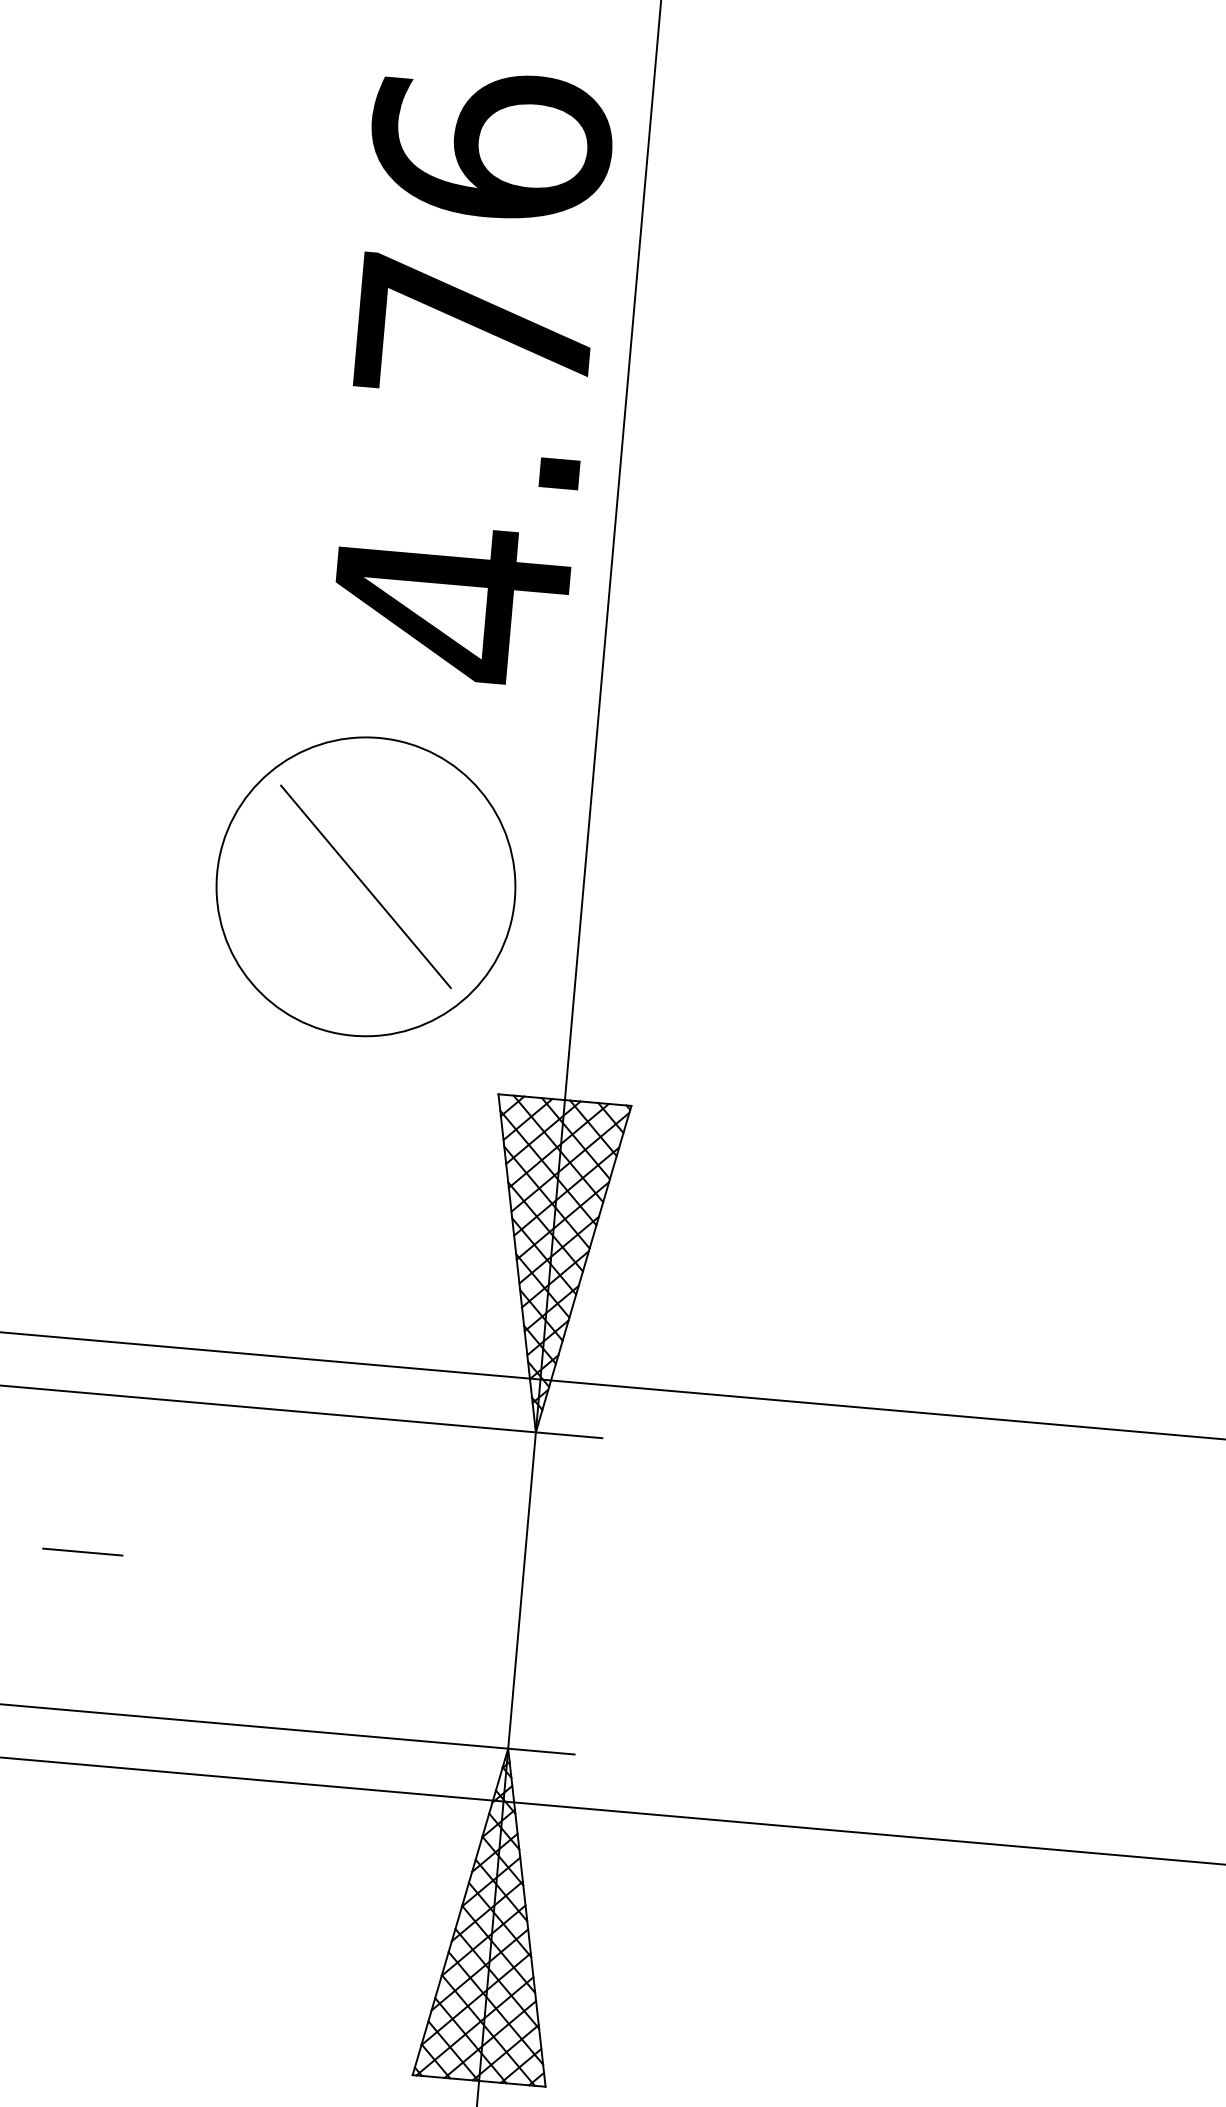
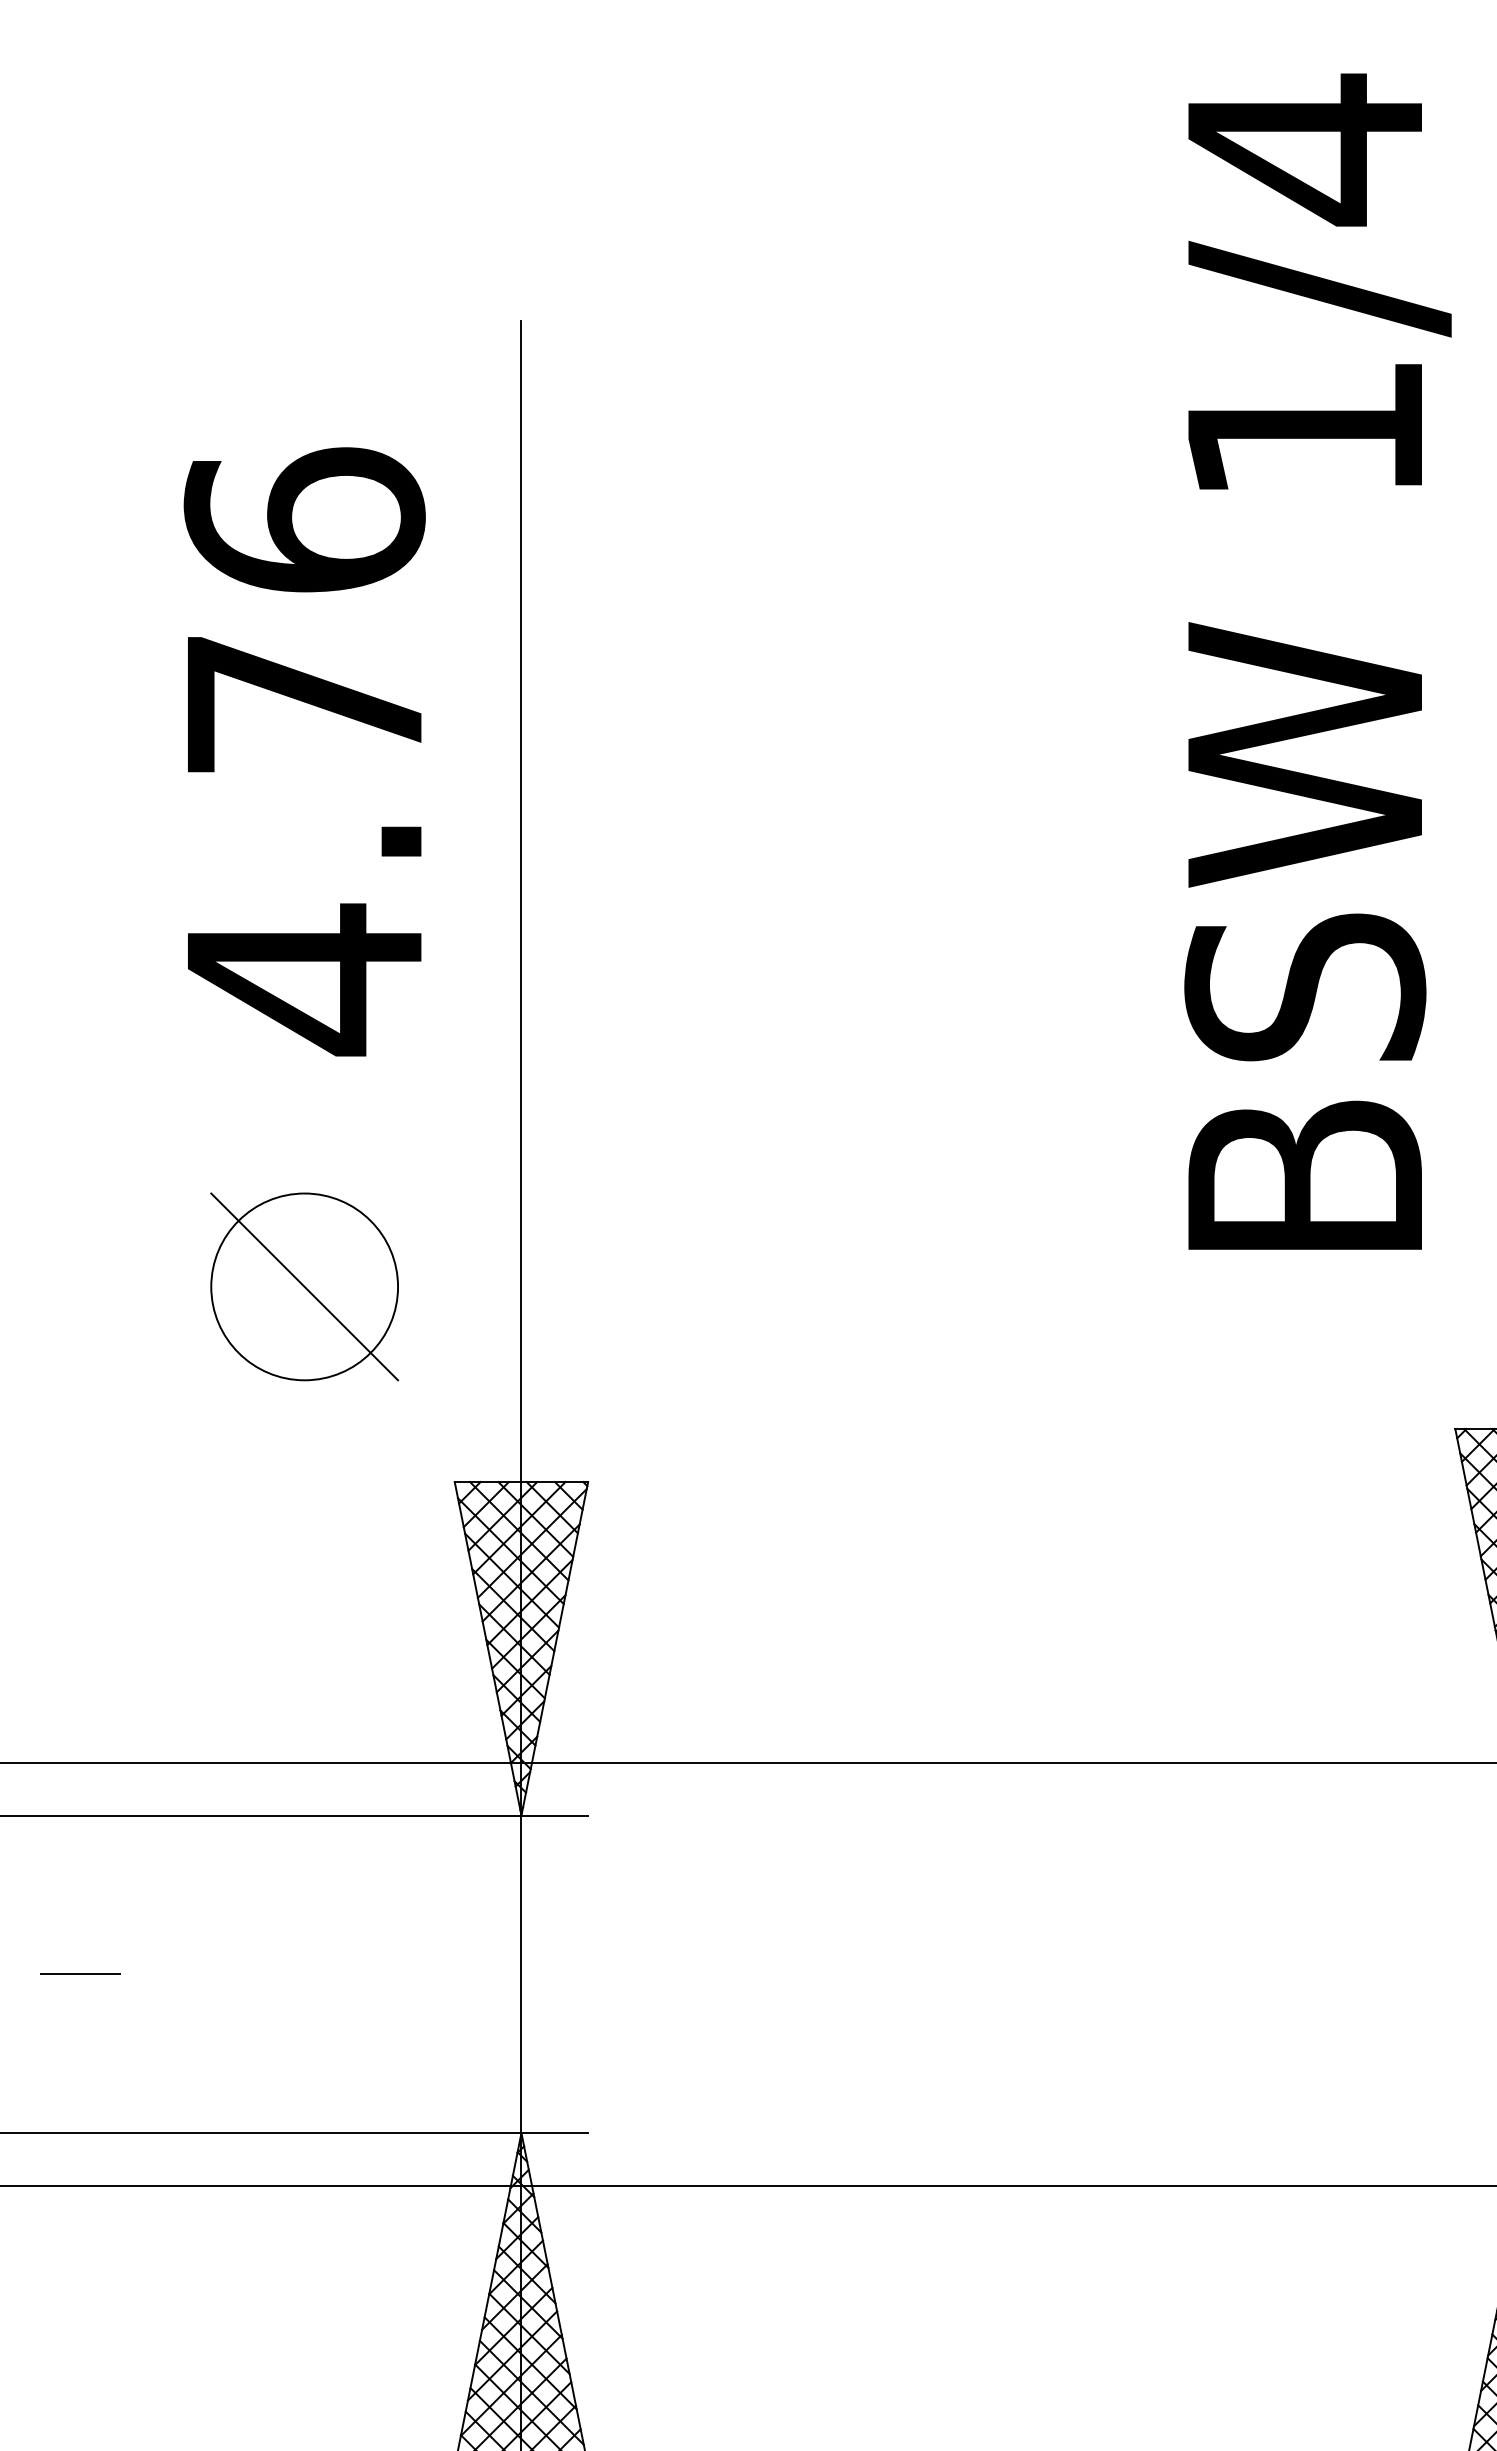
text: (470, 375) -> (304, 751), moved
circle: (365, 886) -> (304, 1286), size x0.62

